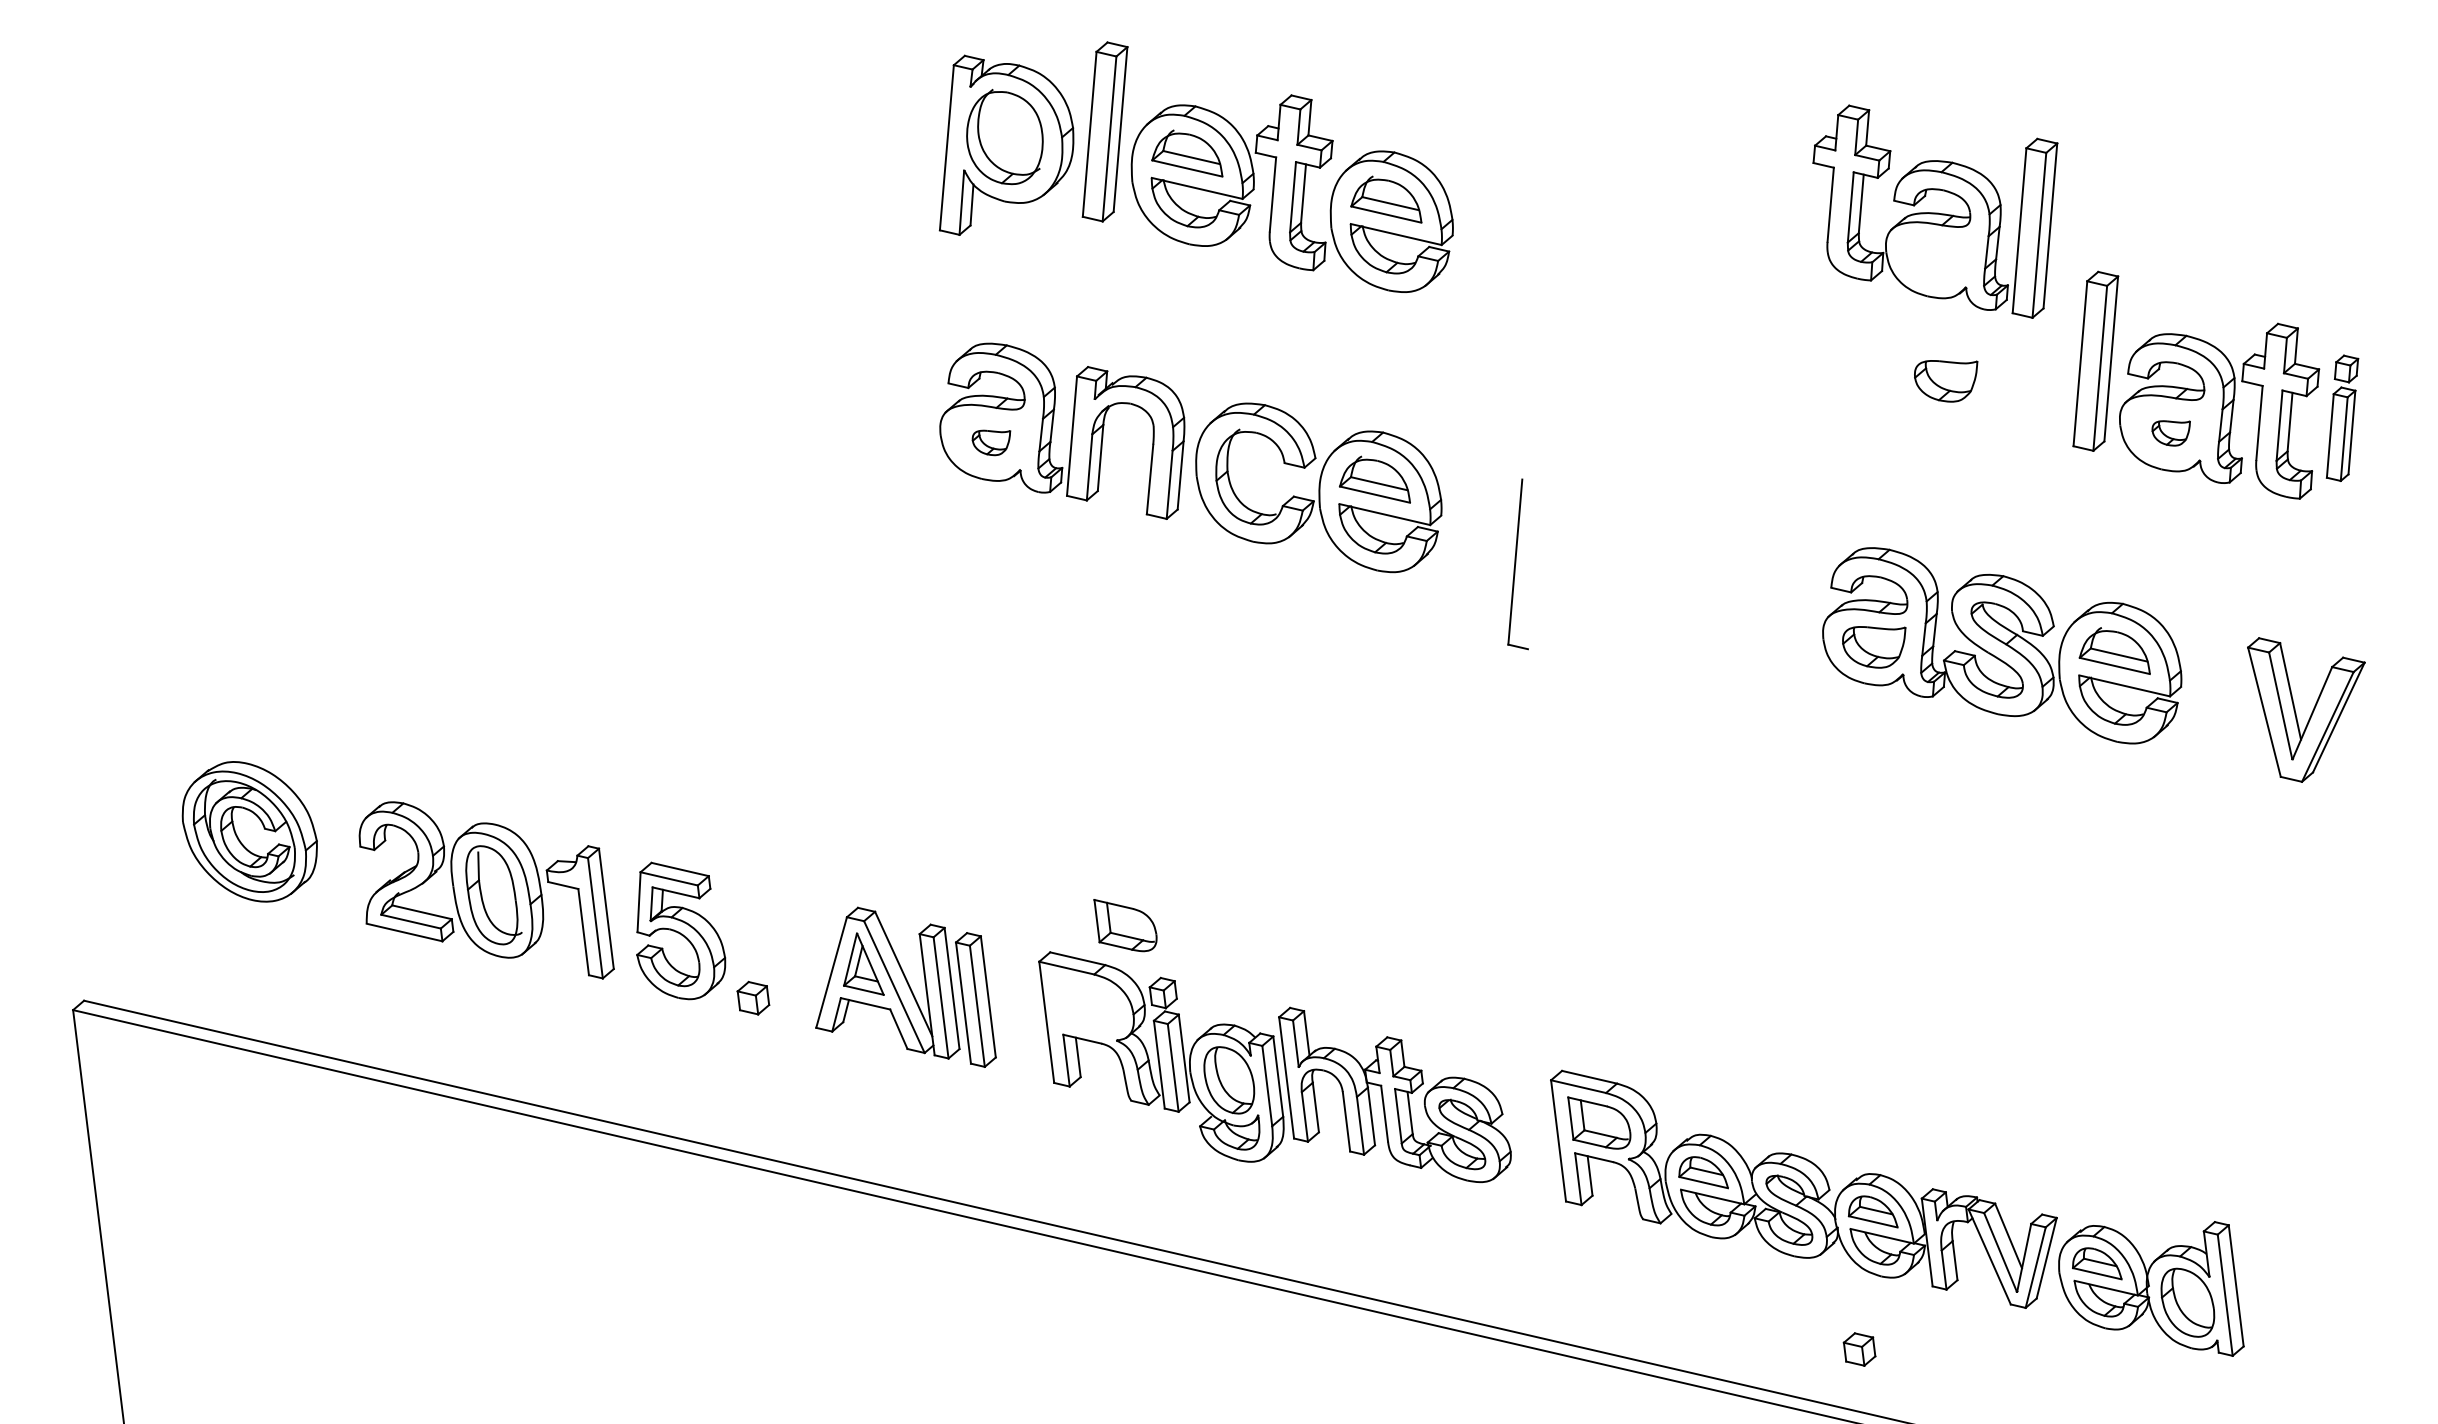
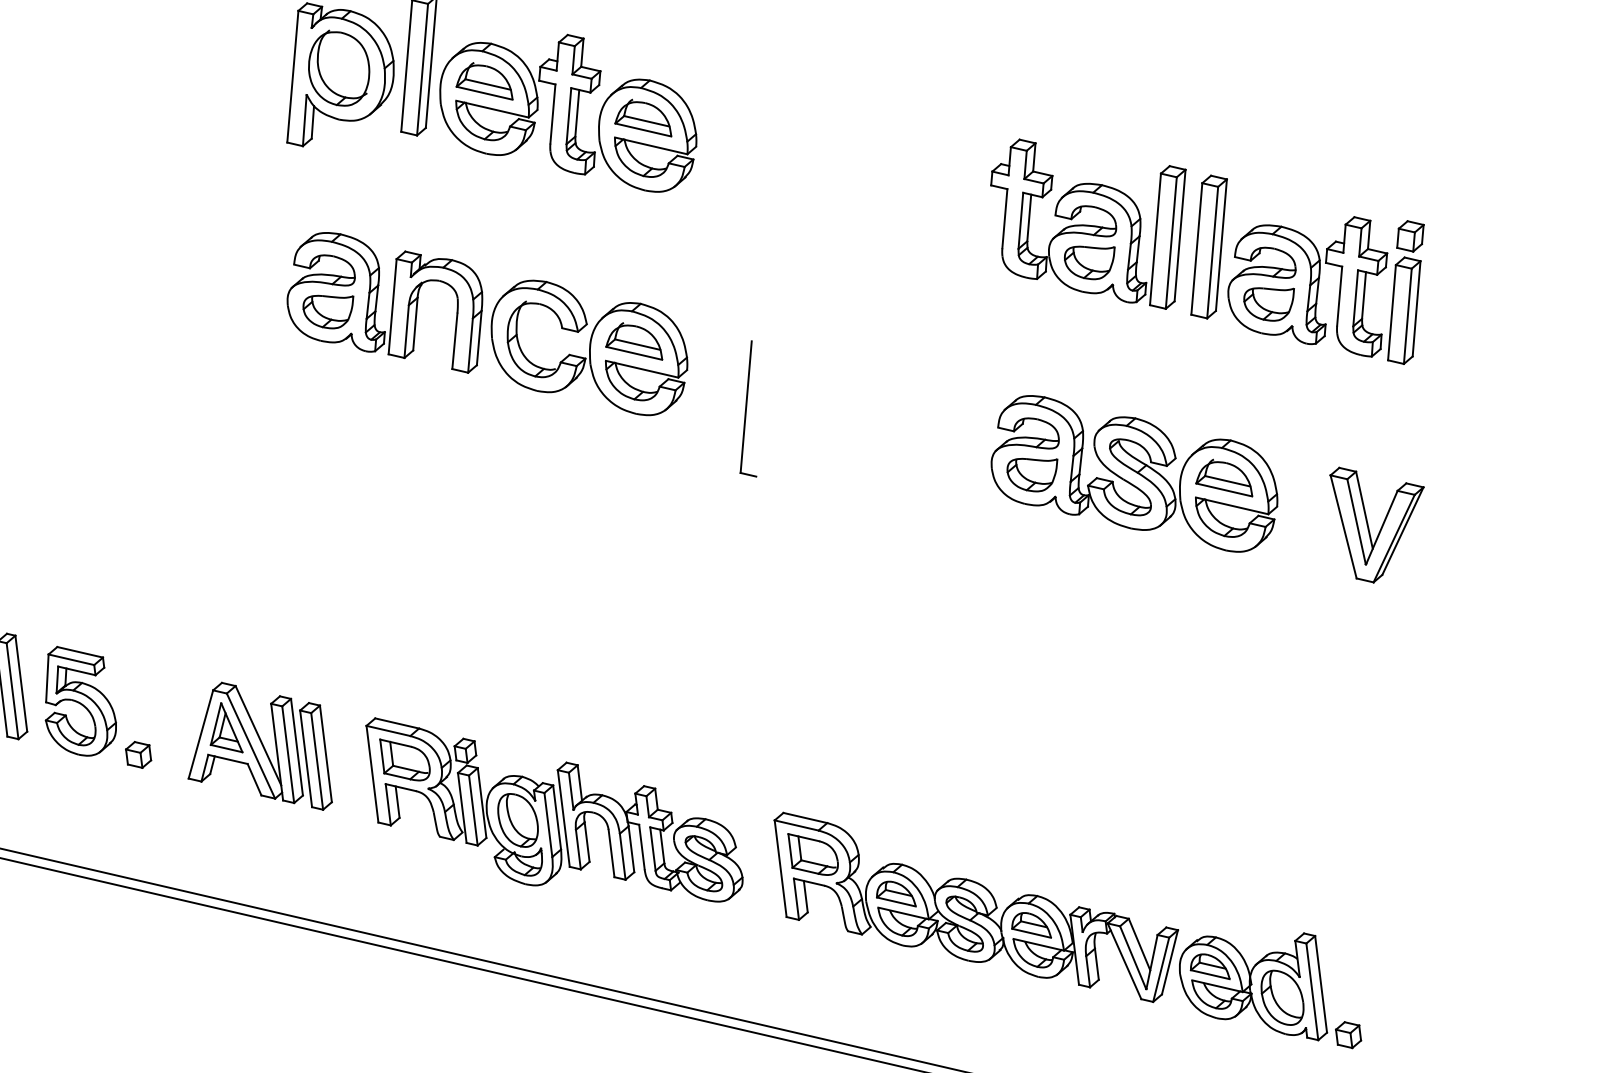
part: (1935, 211) -> (1088, 224), moved
part: (2342, 417) -> (1405, 291), size x1.43
part: (2171, 433) -> (1269, 304), size x1.67
part: (991, 442) -> (328, 311), size x1.67
part: (1125, 925) -> (405, 759), moved
part: (1859, 1349) -> (1348, 1035), moved

